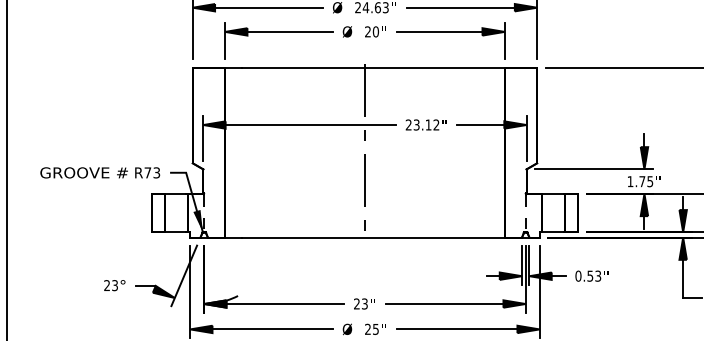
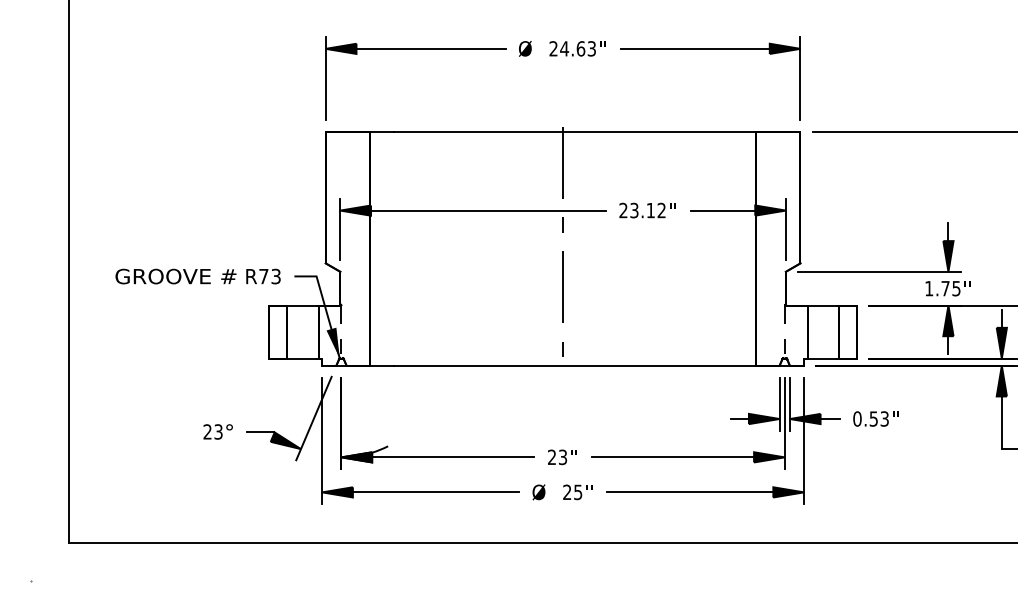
part: (364, 40) -> (562, 94), removed

